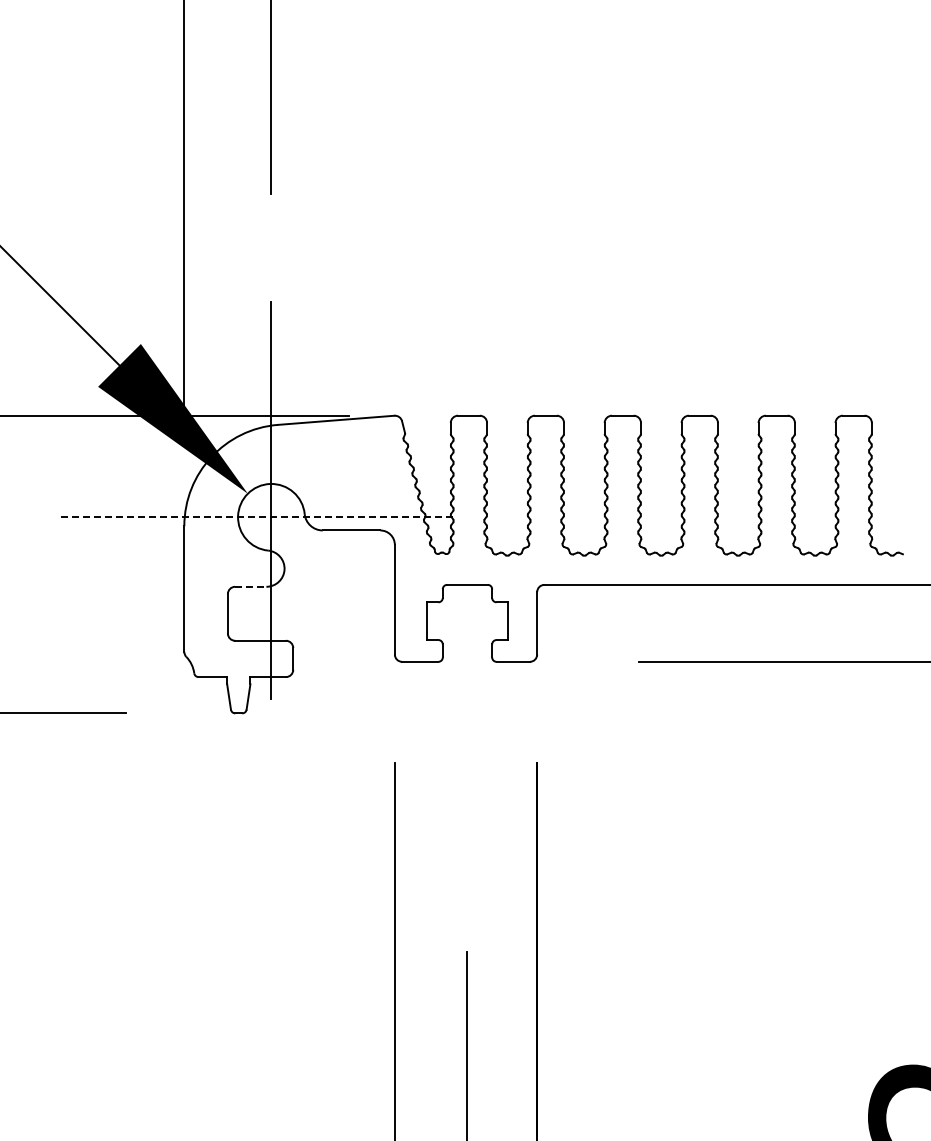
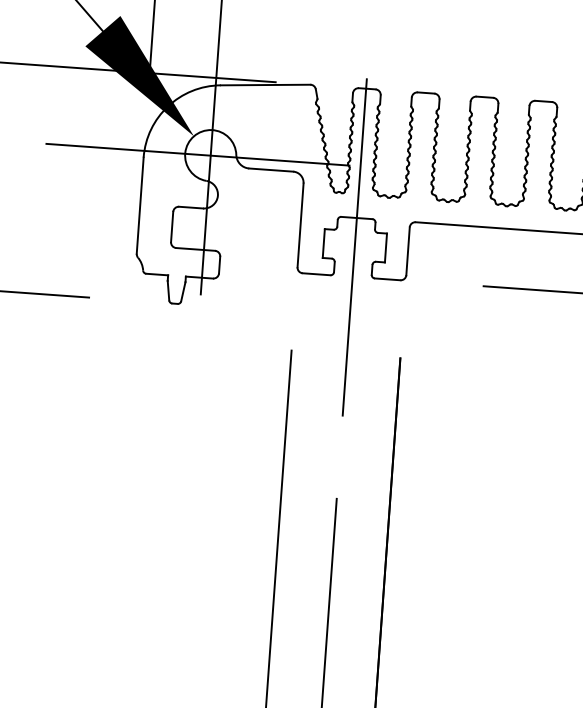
line: (254, 517) -> (197, 154), dashed -> solid
line: (250, 586) -> (190, 207), dashed -> solid
line: (467, 623) -> (354, 247), added

